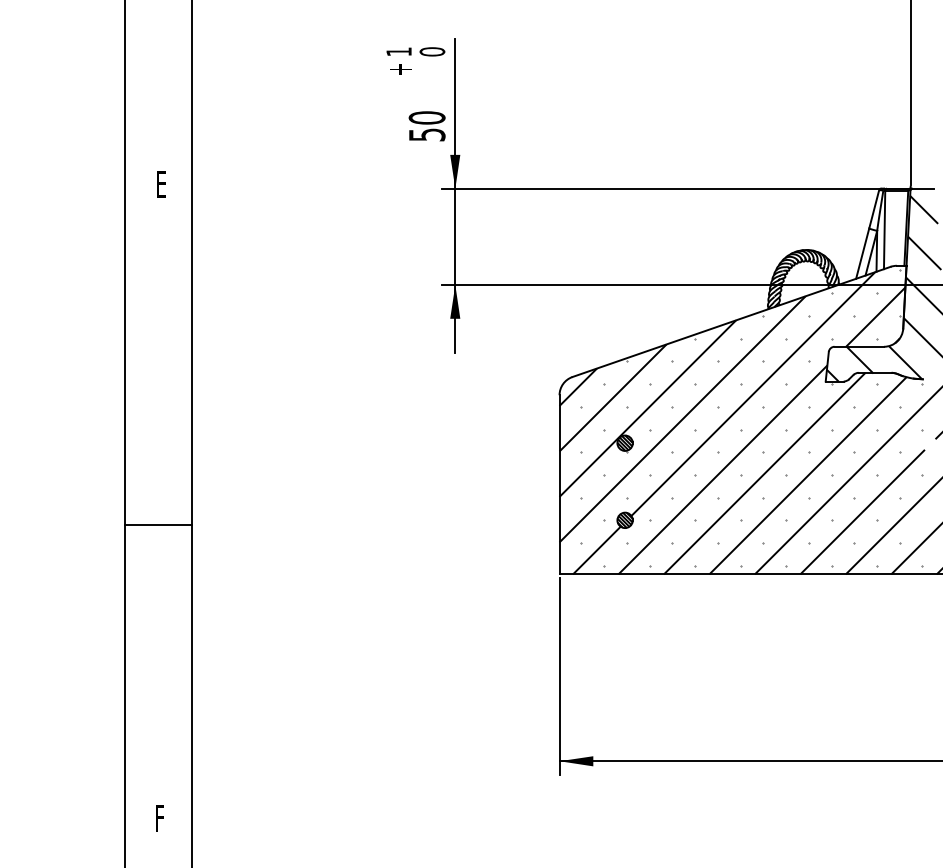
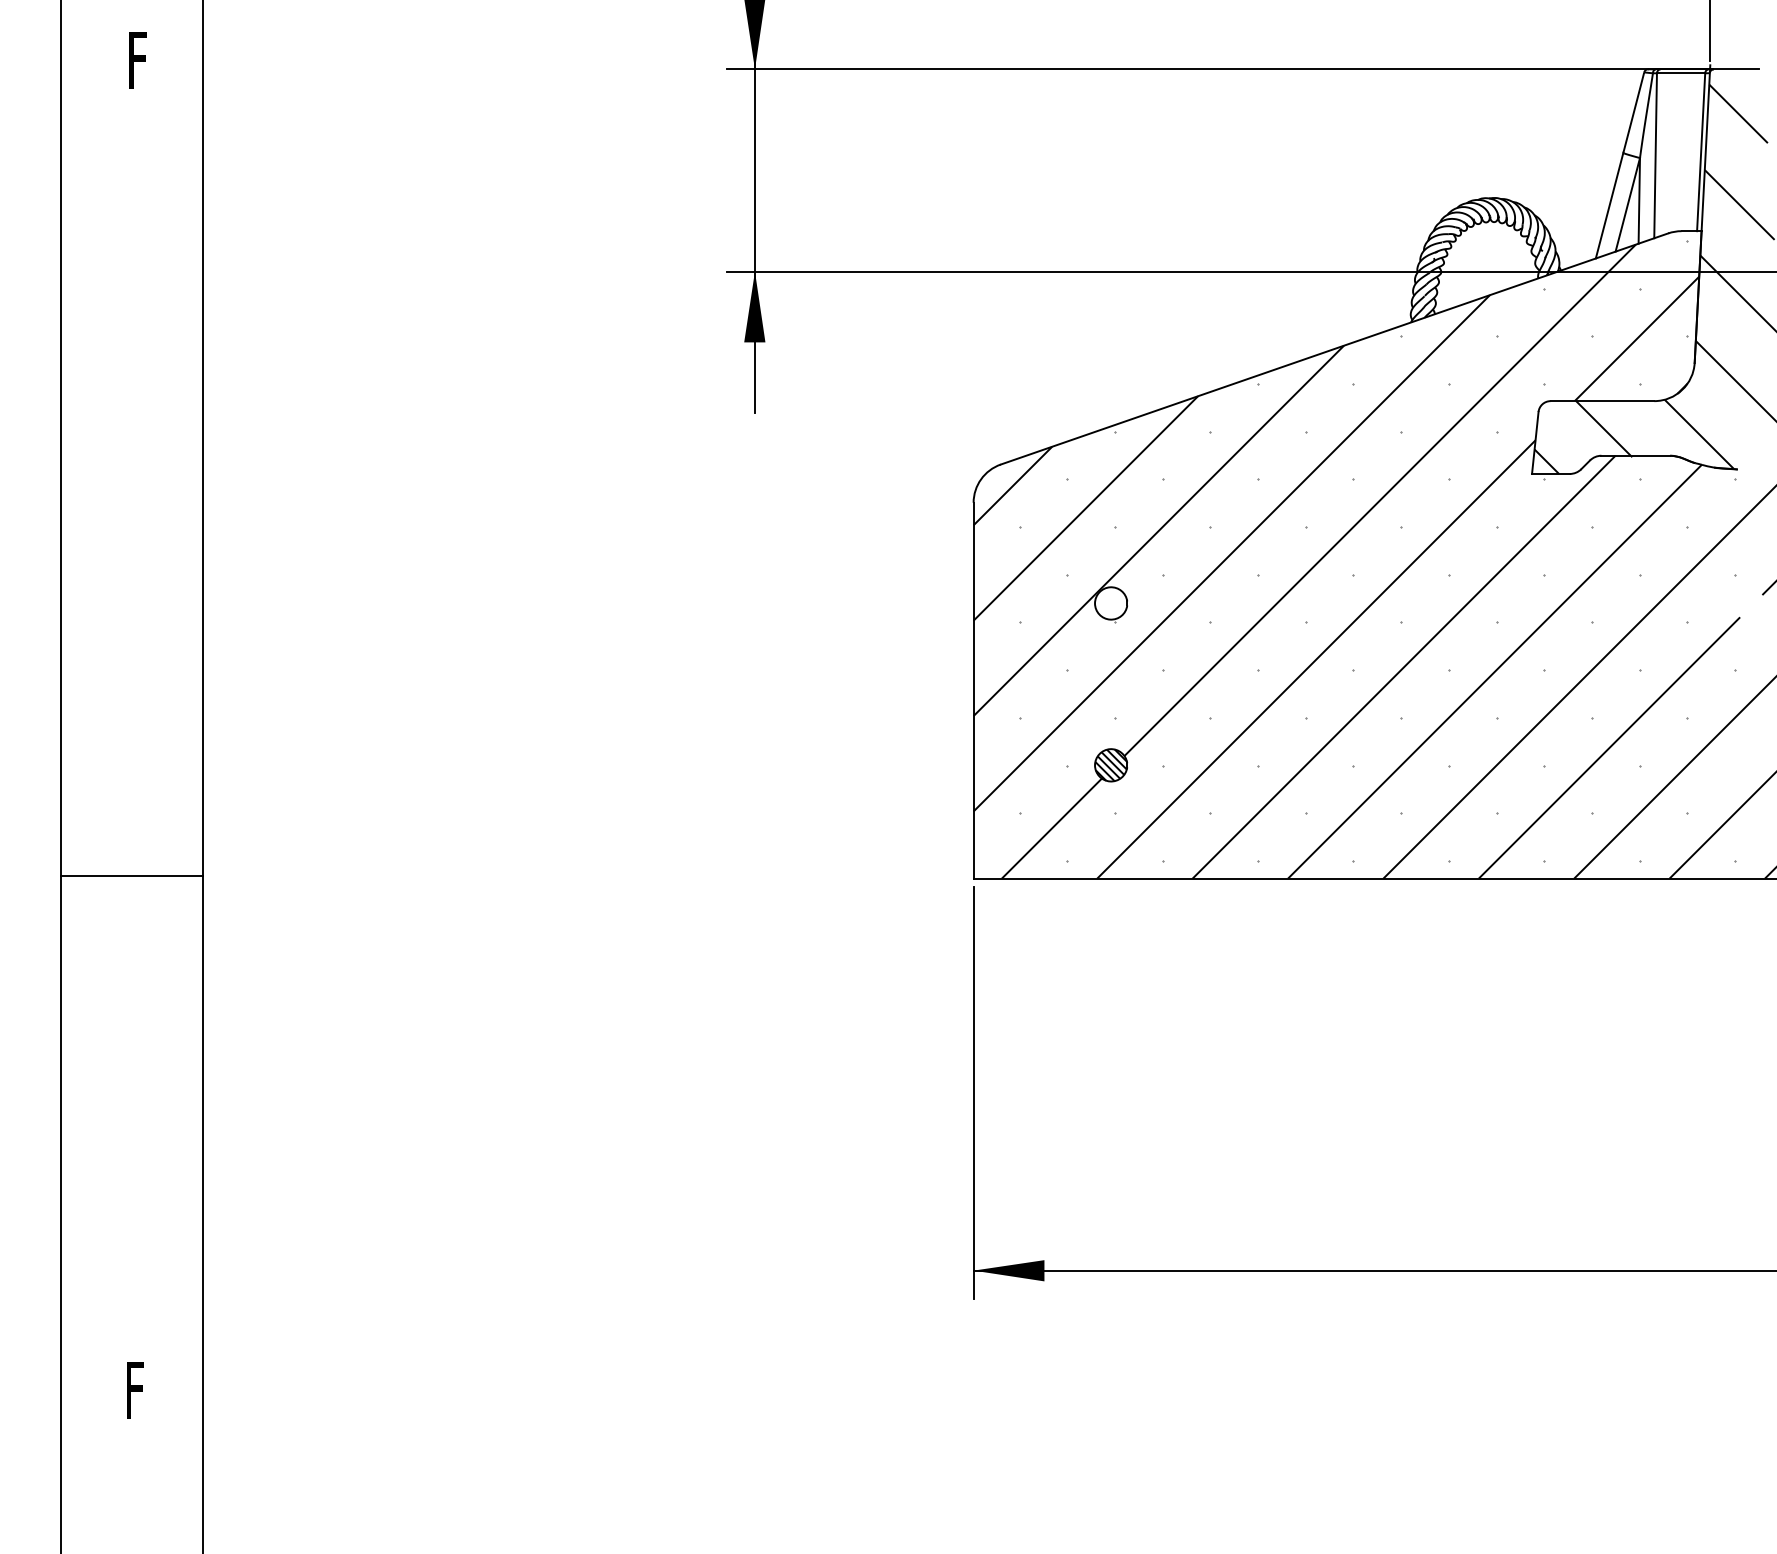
text: (162, 189) -> (140, 71), E -> F
hatch: (624, 442) -> (1109, 601), removed
line: (158, 524) -> (132, 874), moved

